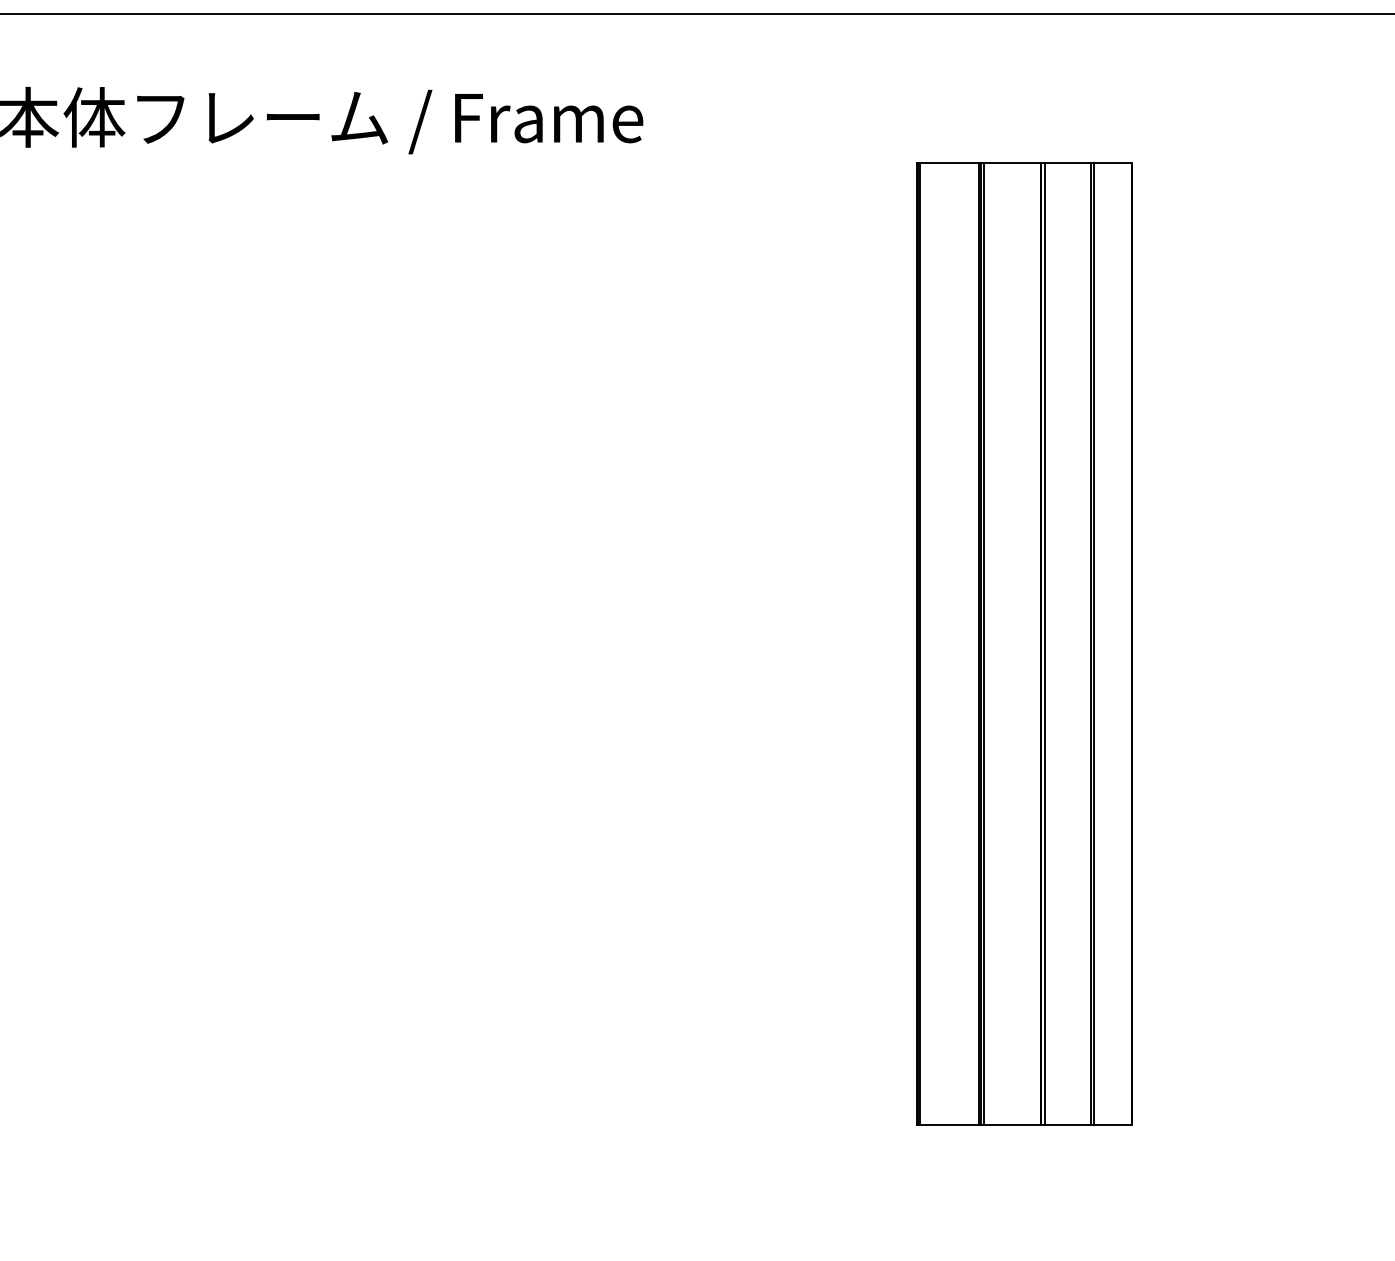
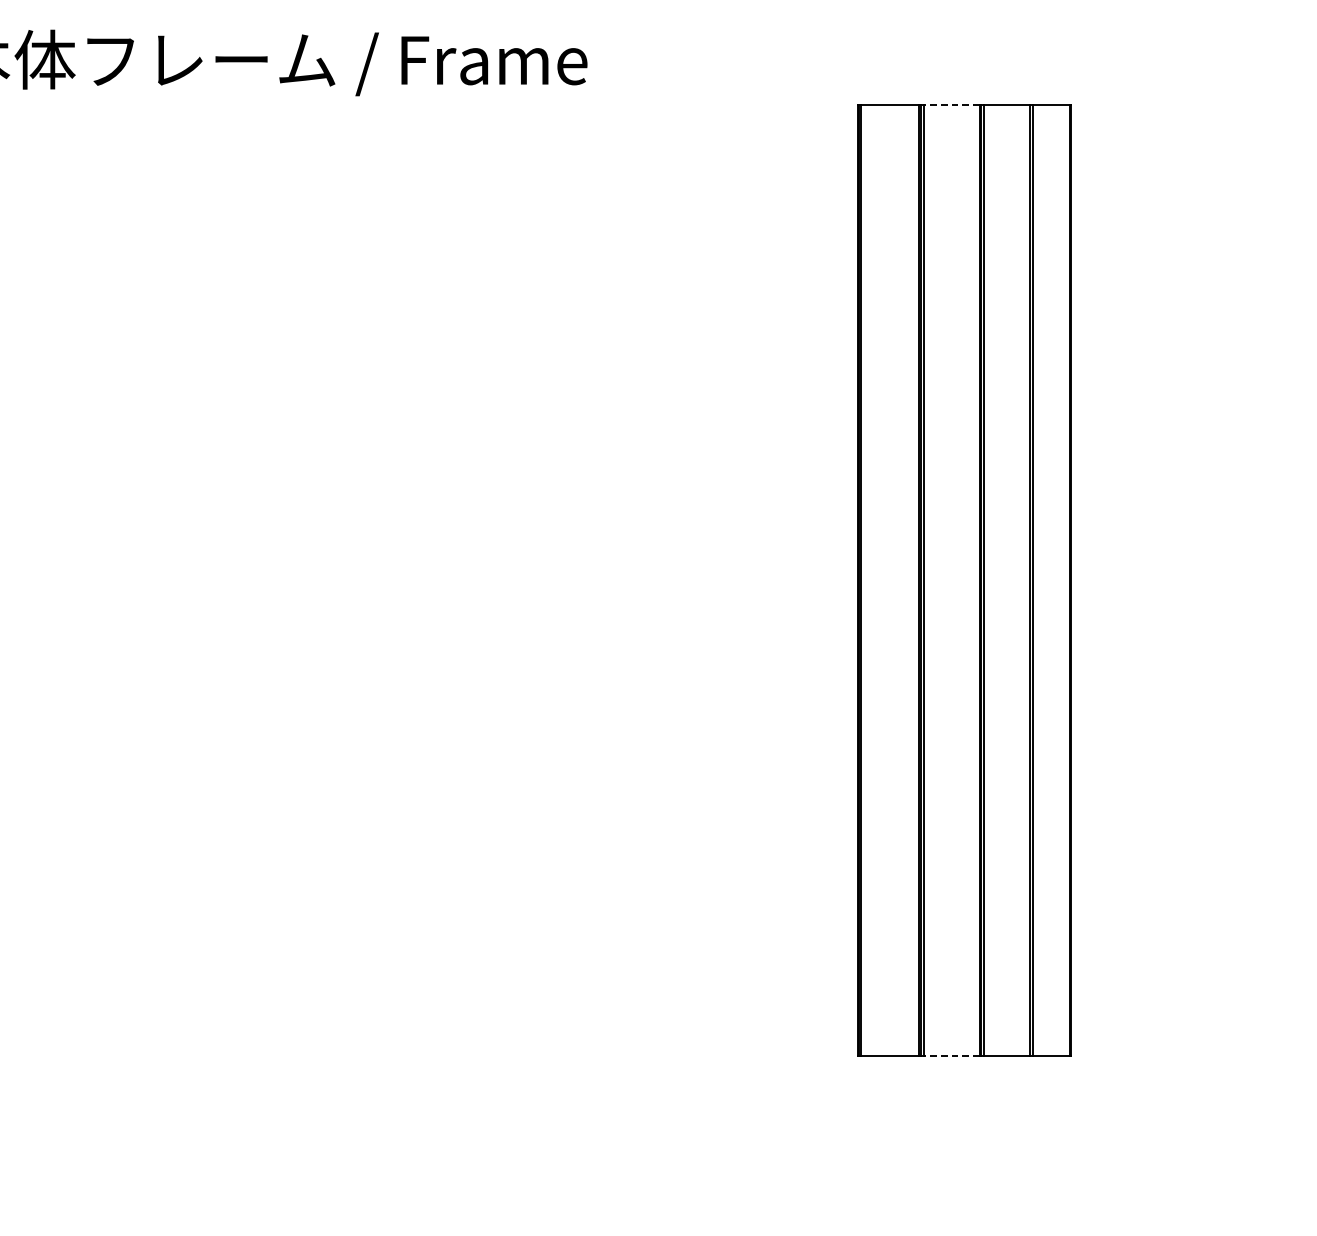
line: (1011, 162) -> (951, 104), solid -> dashed
line: (1011, 1125) -> (951, 1056), solid -> dashed

